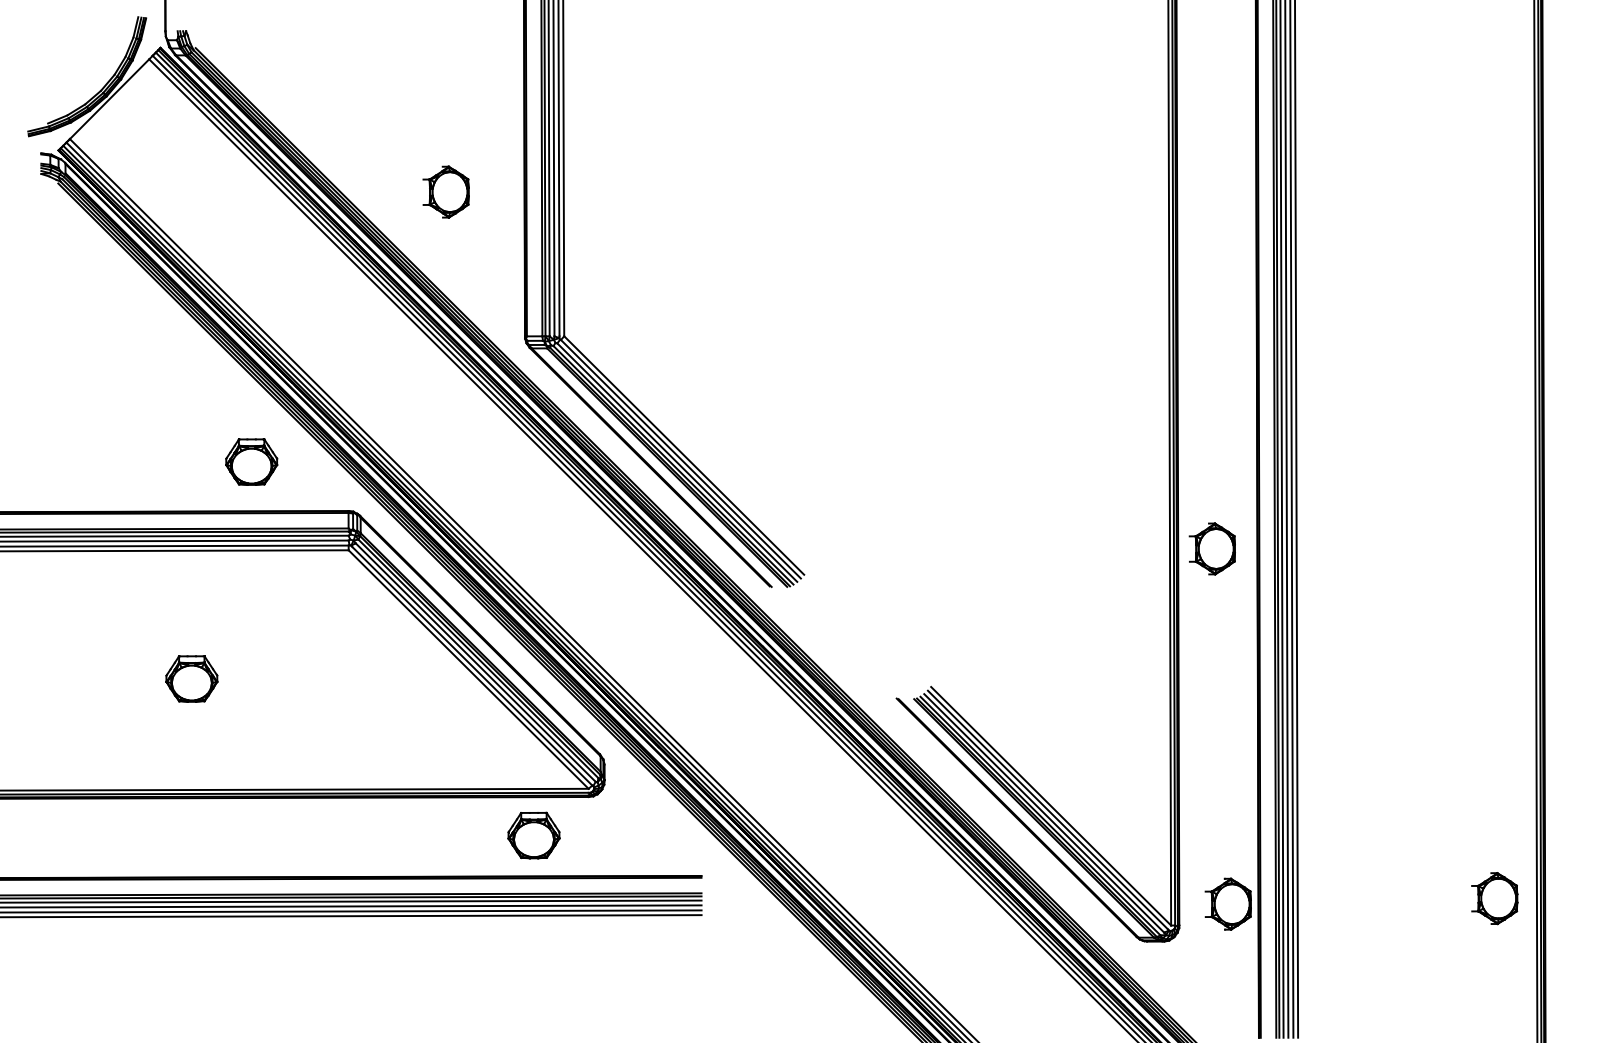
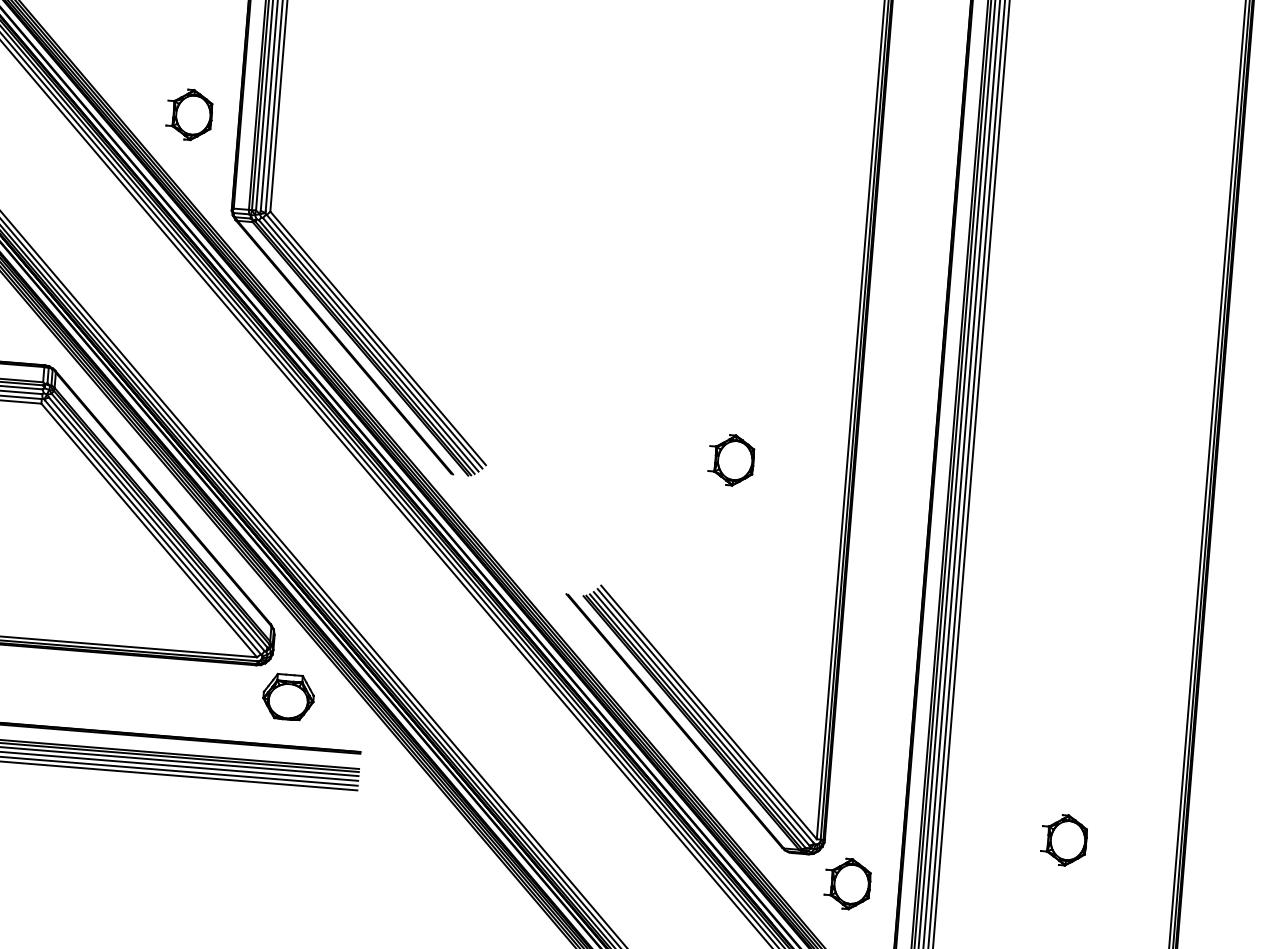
part: (445, 191) -> (188, 114), moved
part: (1211, 548) -> (730, 459), moved
part: (533, 835) -> (288, 697), moved
part: (1494, 898) -> (1063, 840), moved
part: (1227, 903) -> (847, 883), moved

